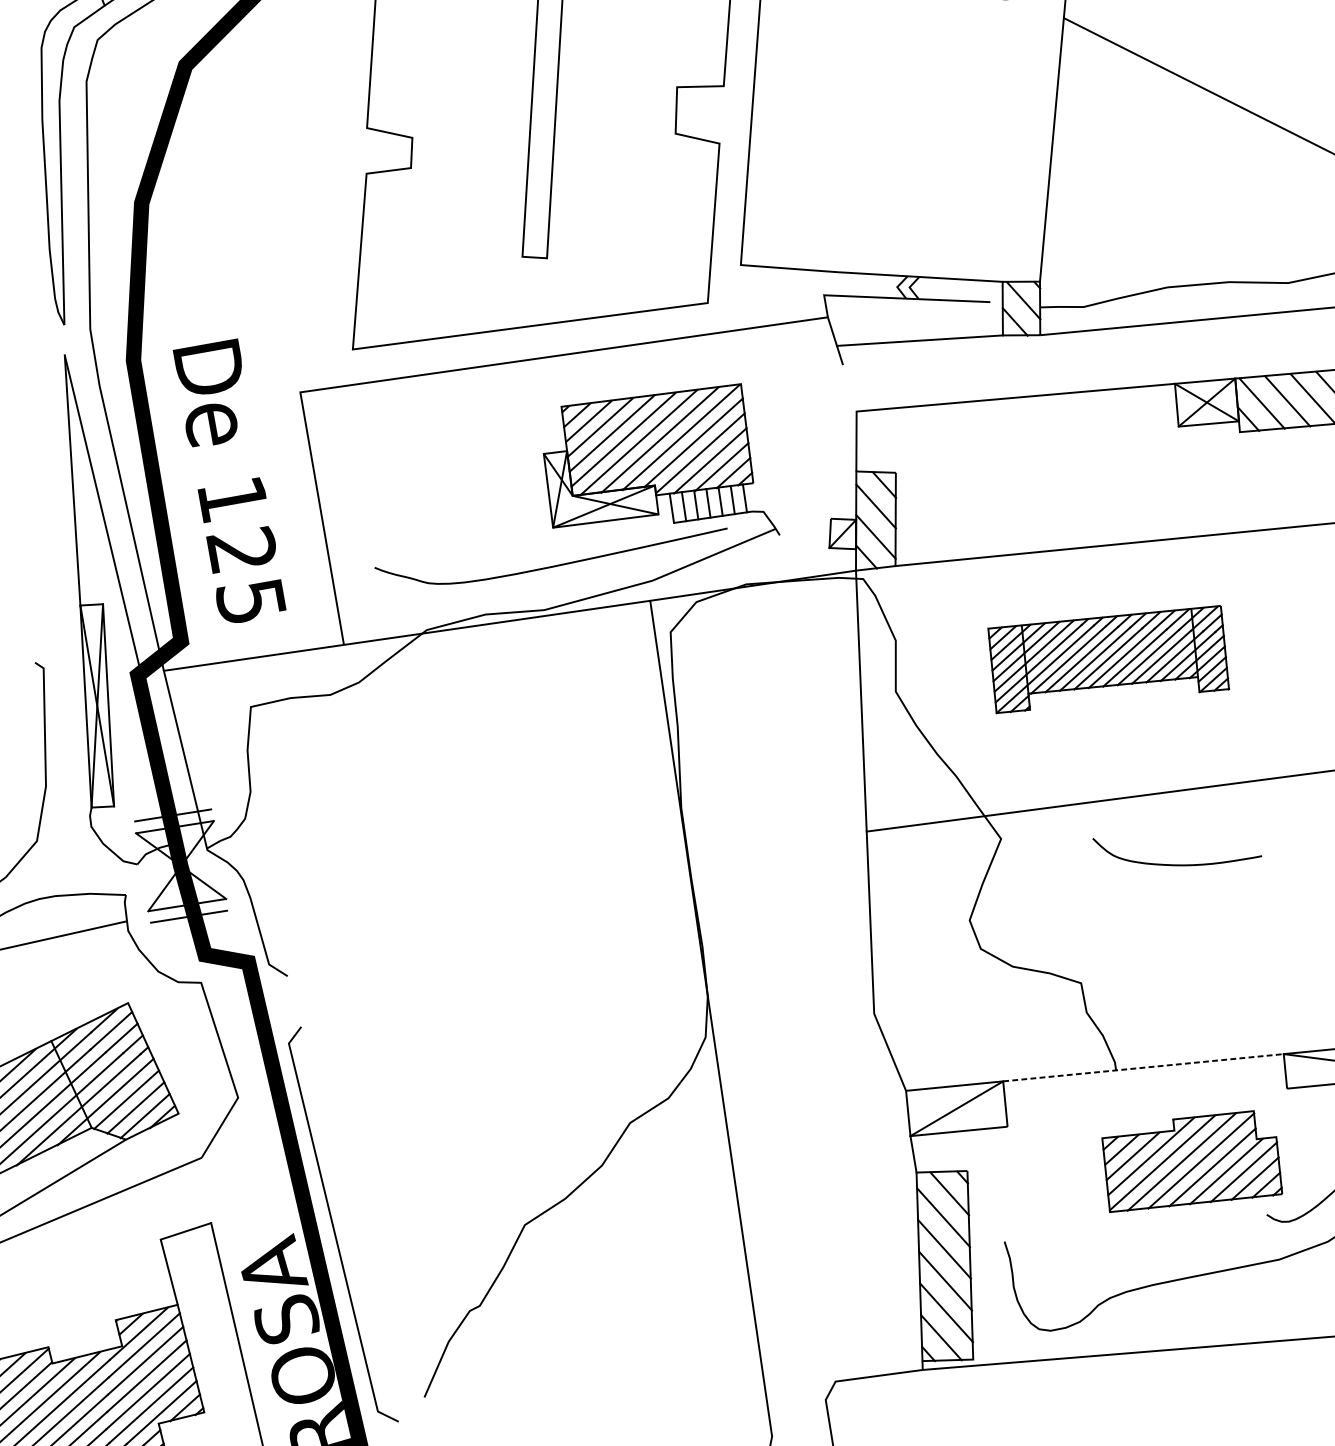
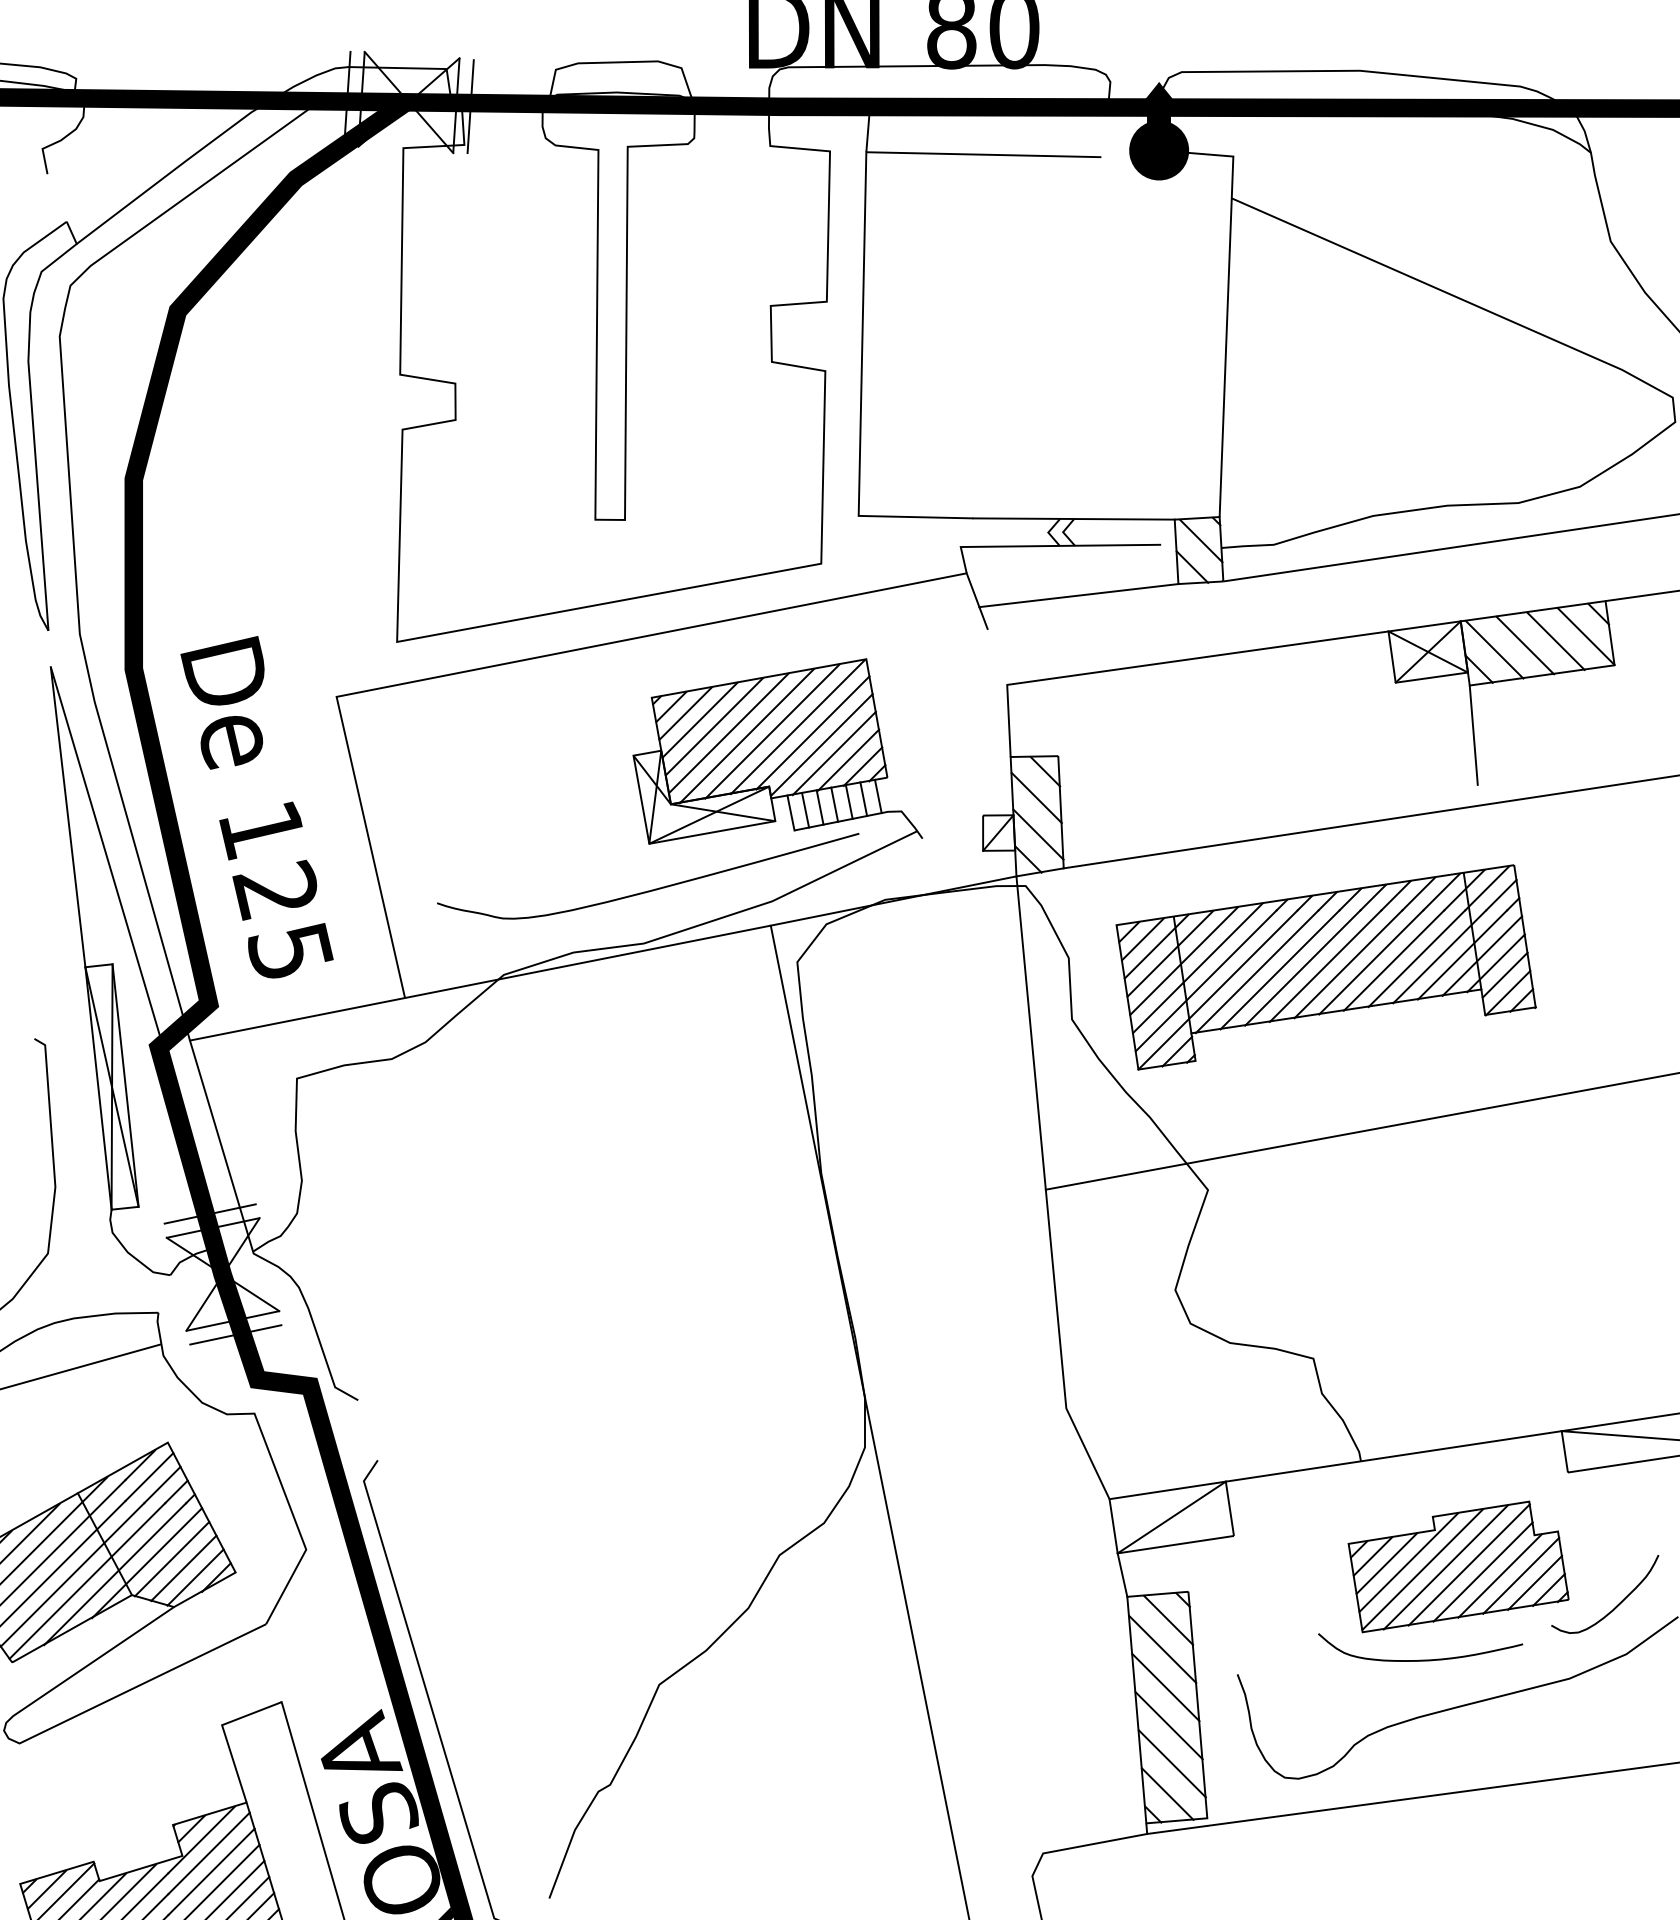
line: (1240, 472) -> (1473, 734), added
part: (1108, 659) -> (1325, 967), size x1.43
curve: (1176, 864) -> (1420, 1659), moved
line: (1143, 1067) -> (1393, 1456), dashed -> solid

